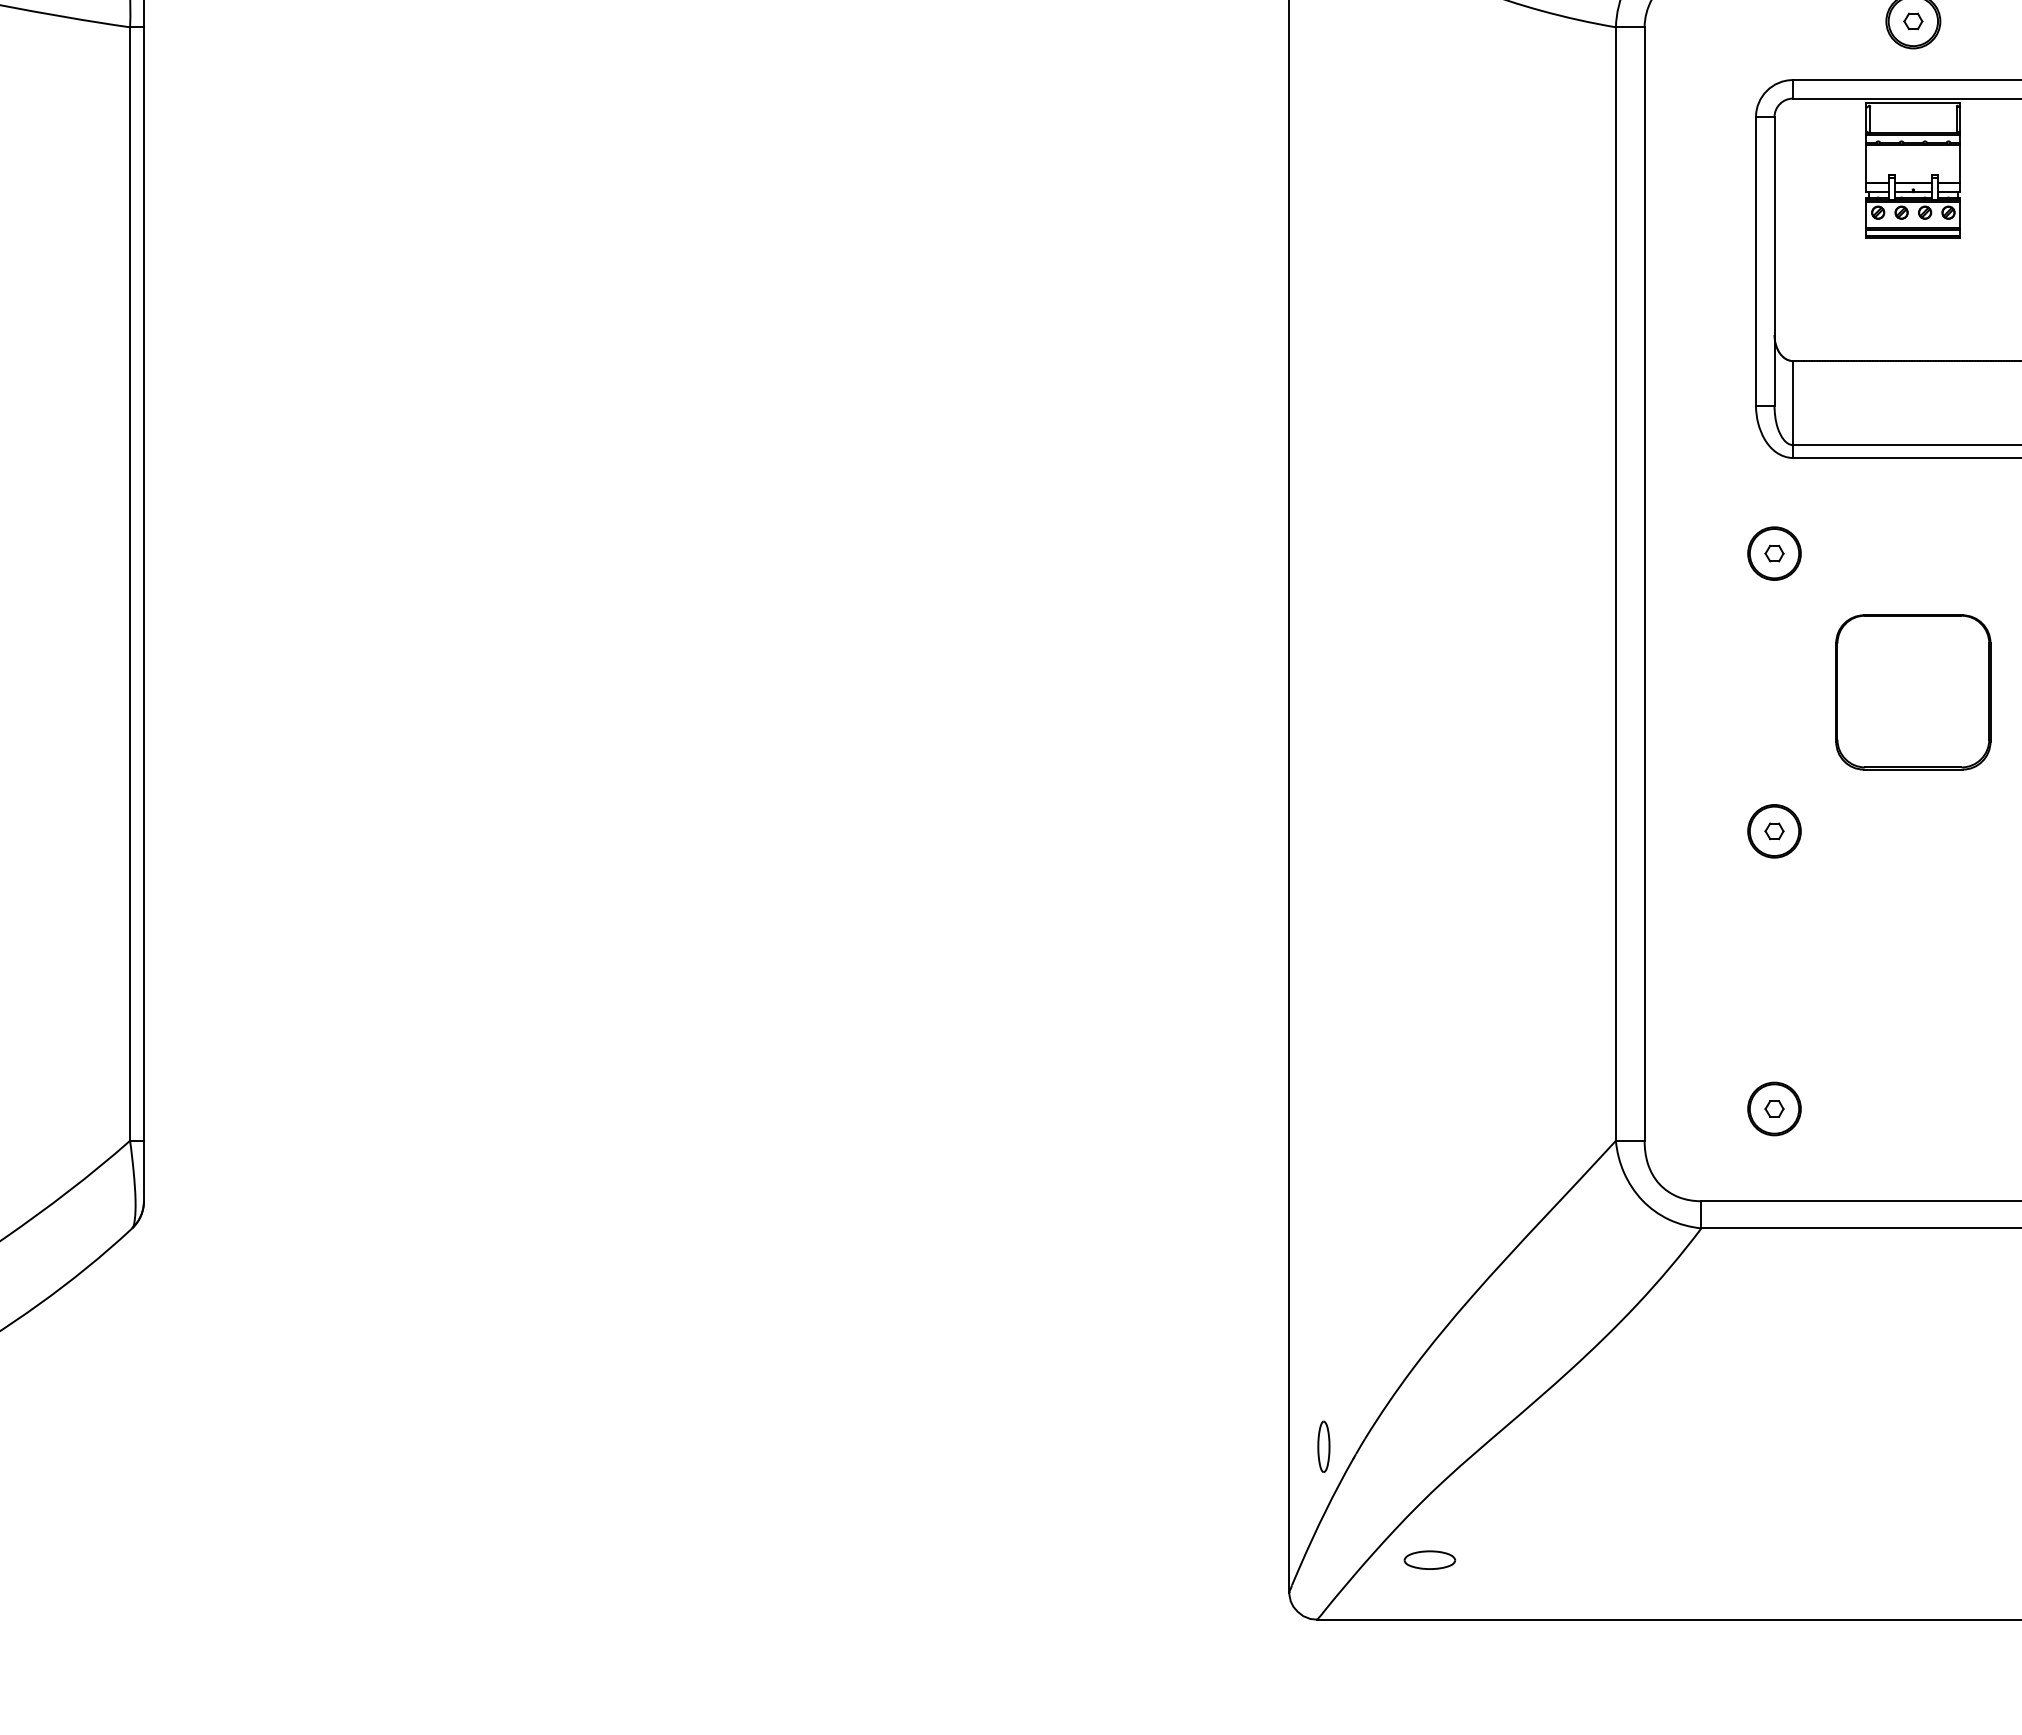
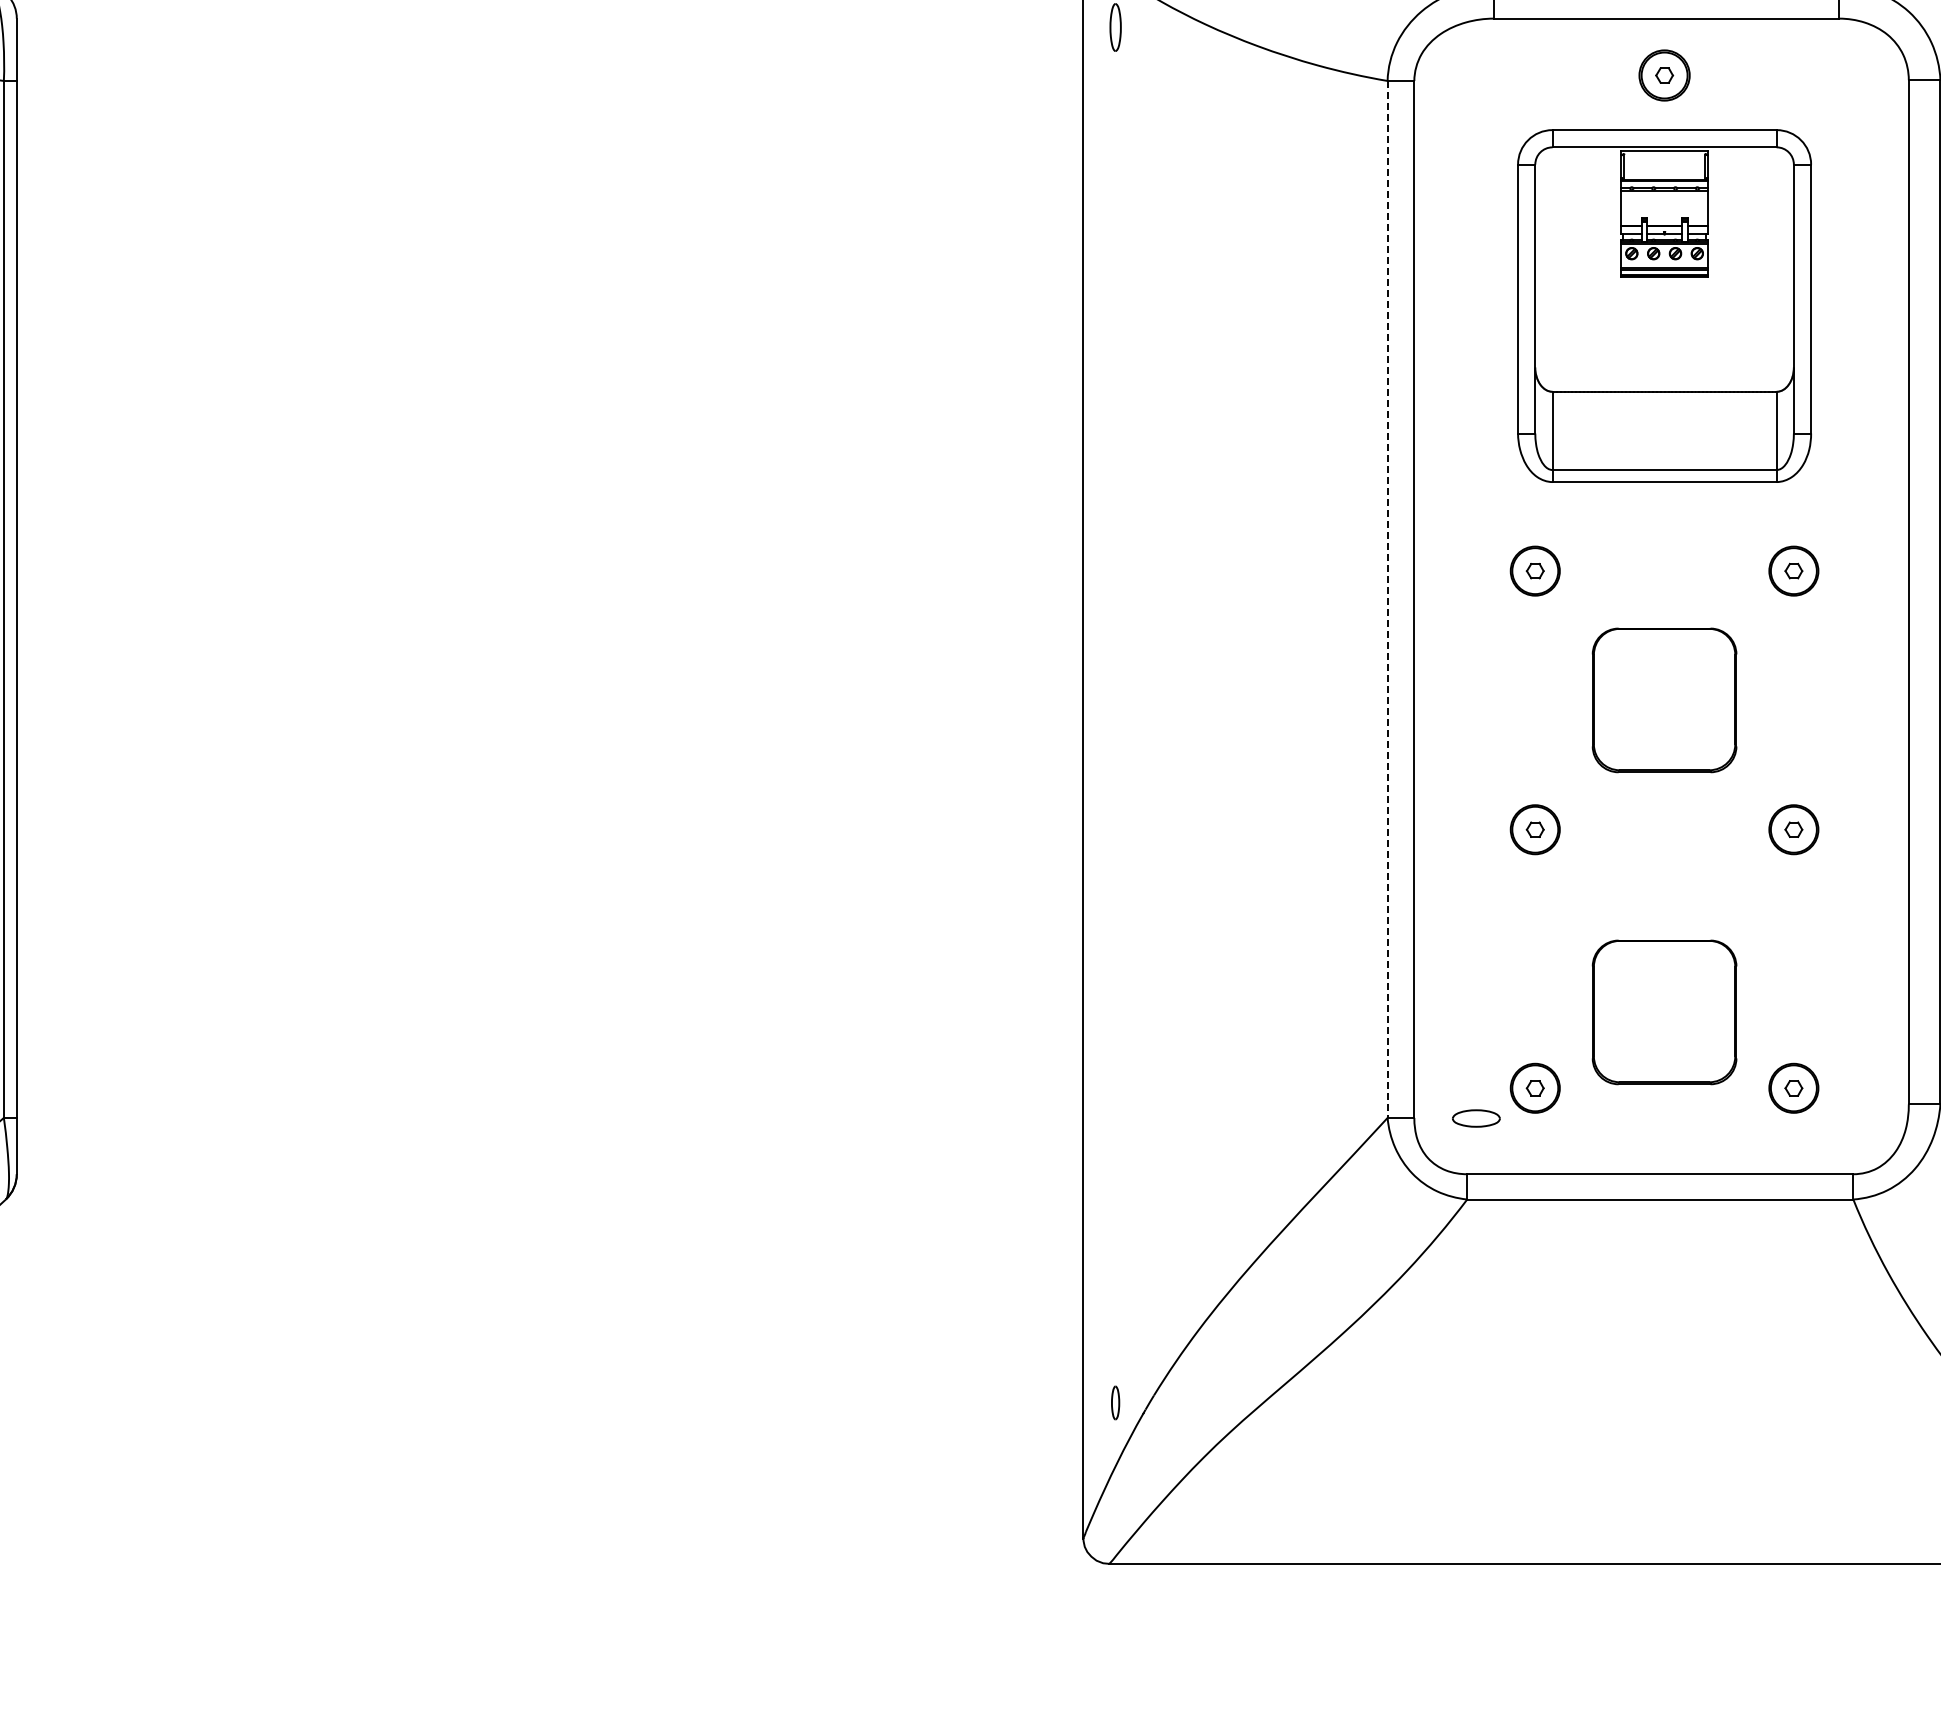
line: (1615, 584) -> (1387, 599), solid -> dashed
part: (1913, 1027) -> (1664, 1012), added
part: (1323, 1446) -> (1115, 1402), size x0.7
part: (1430, 1560) -> (1476, 1118), moved

